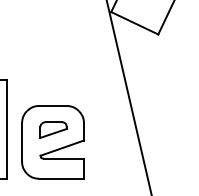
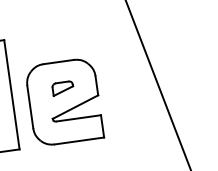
part: (53, 129) -> (62, 87), size x0.7

